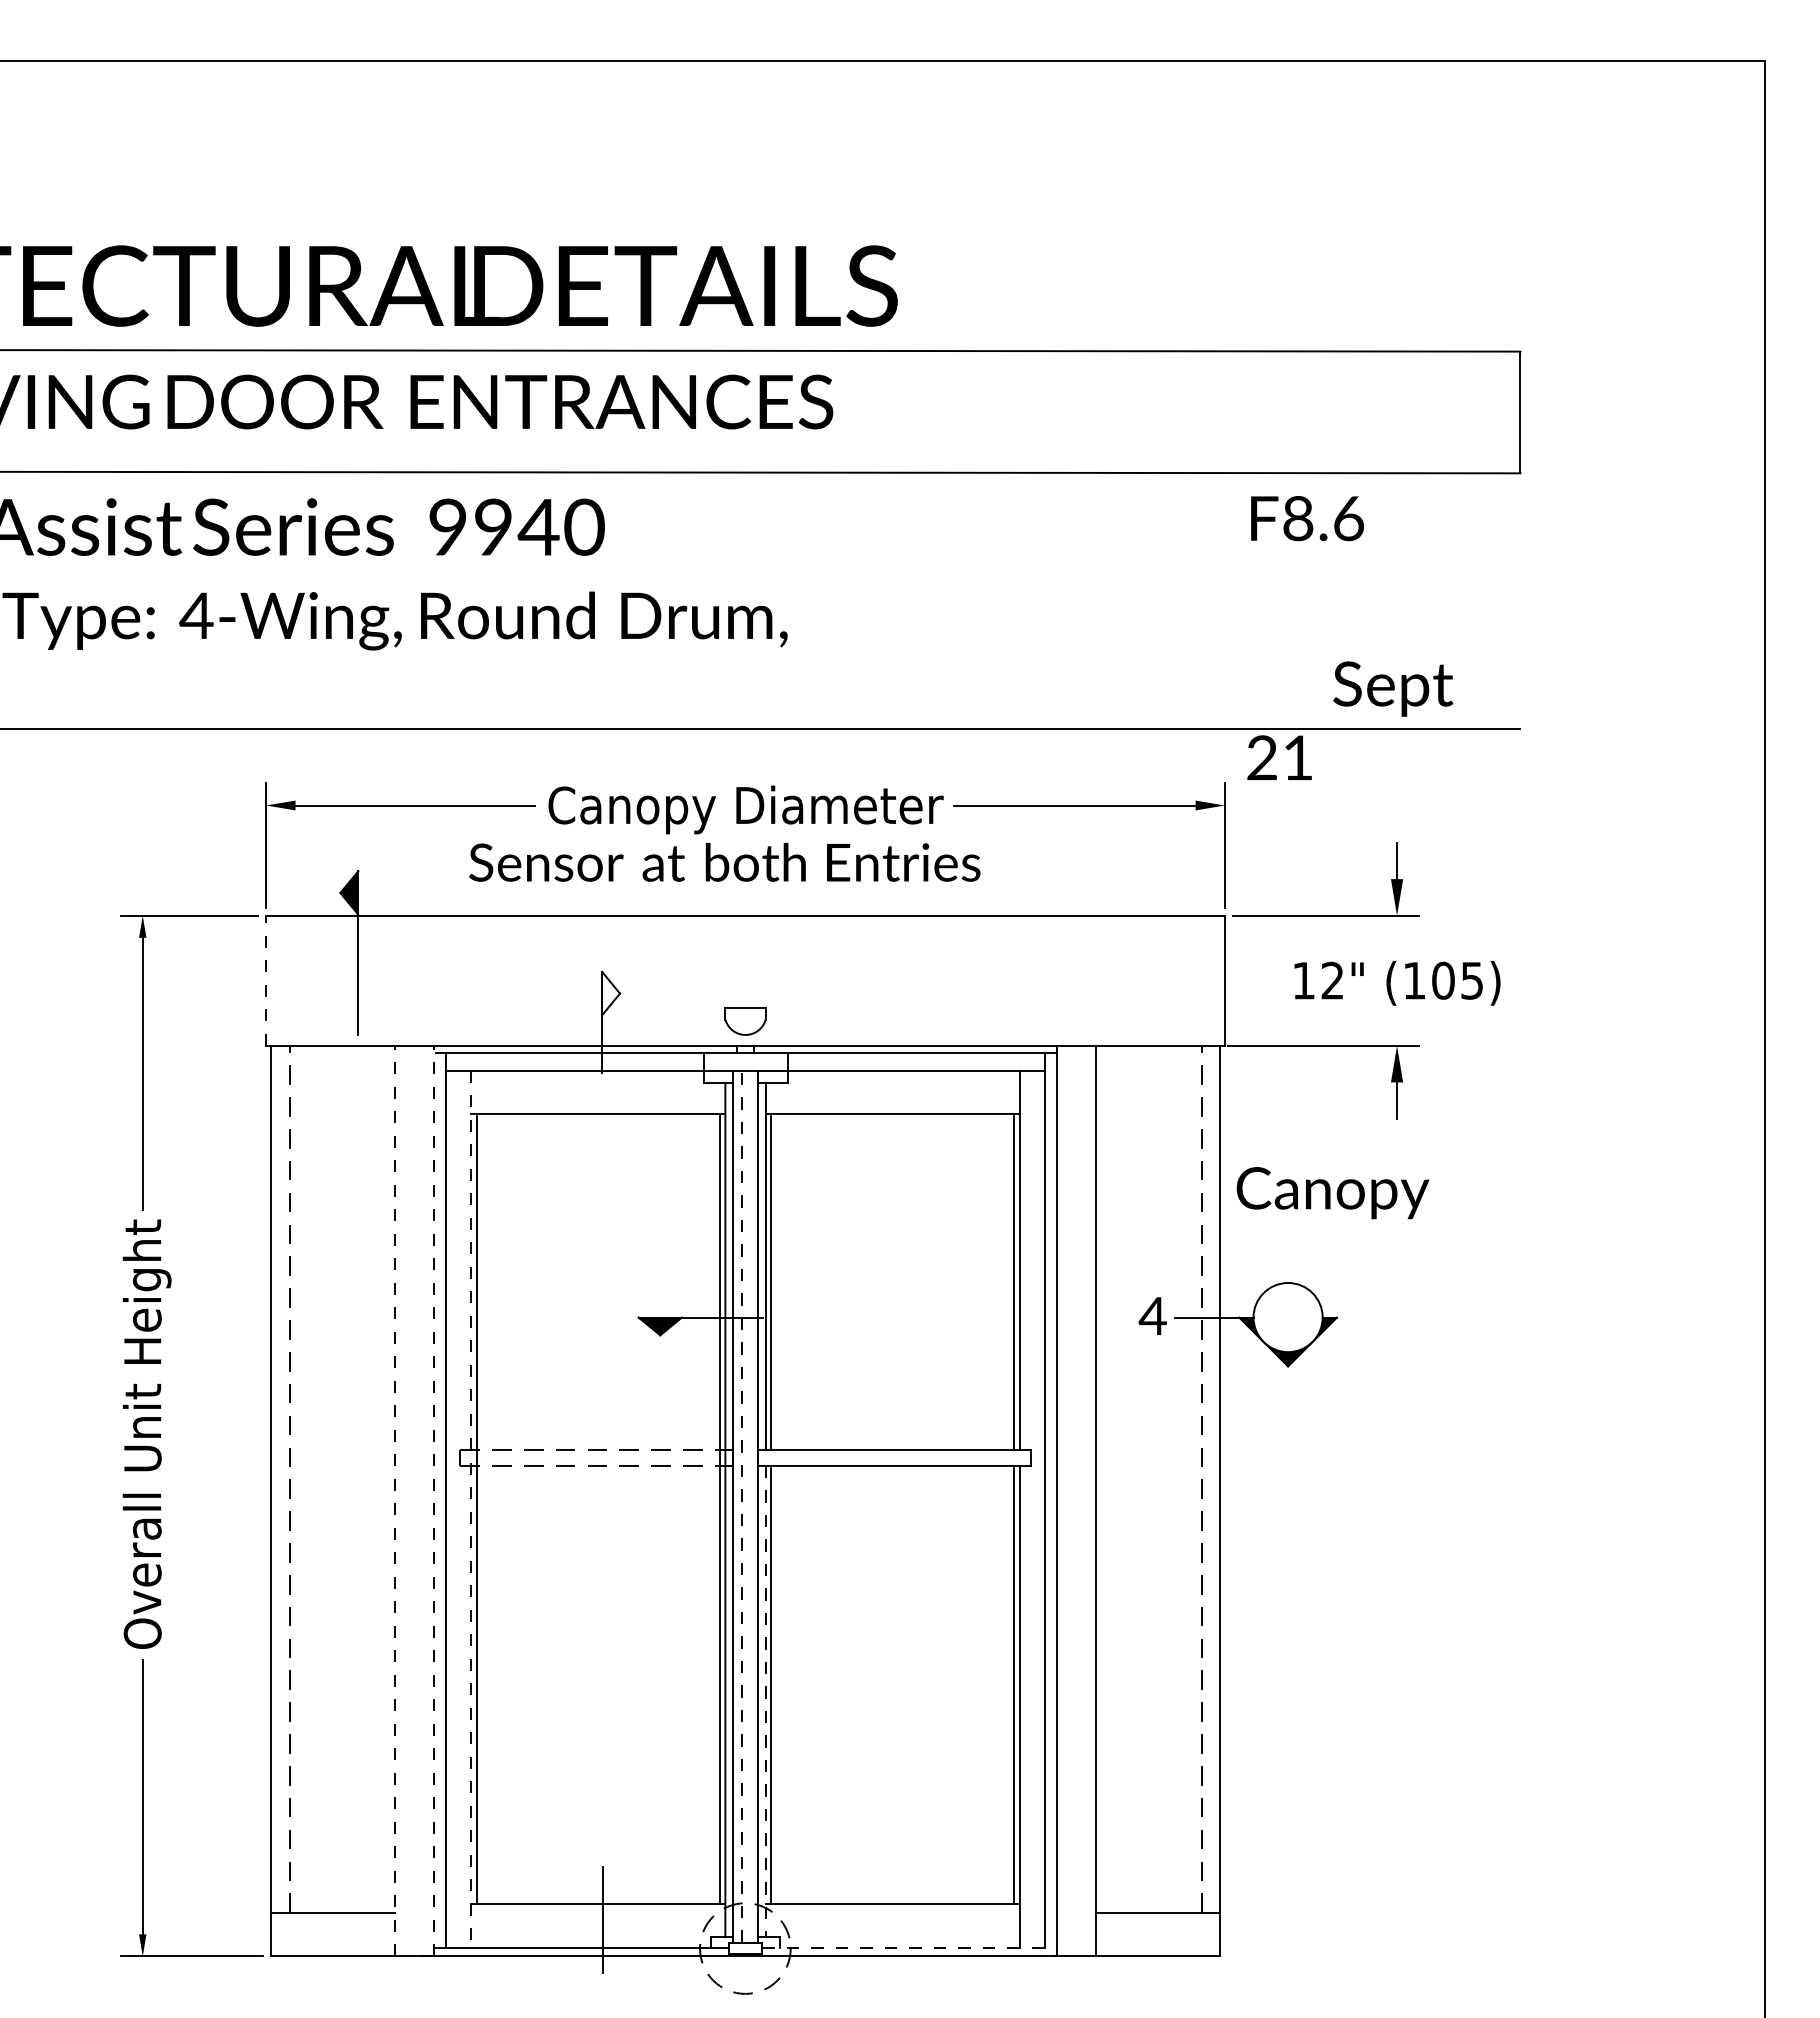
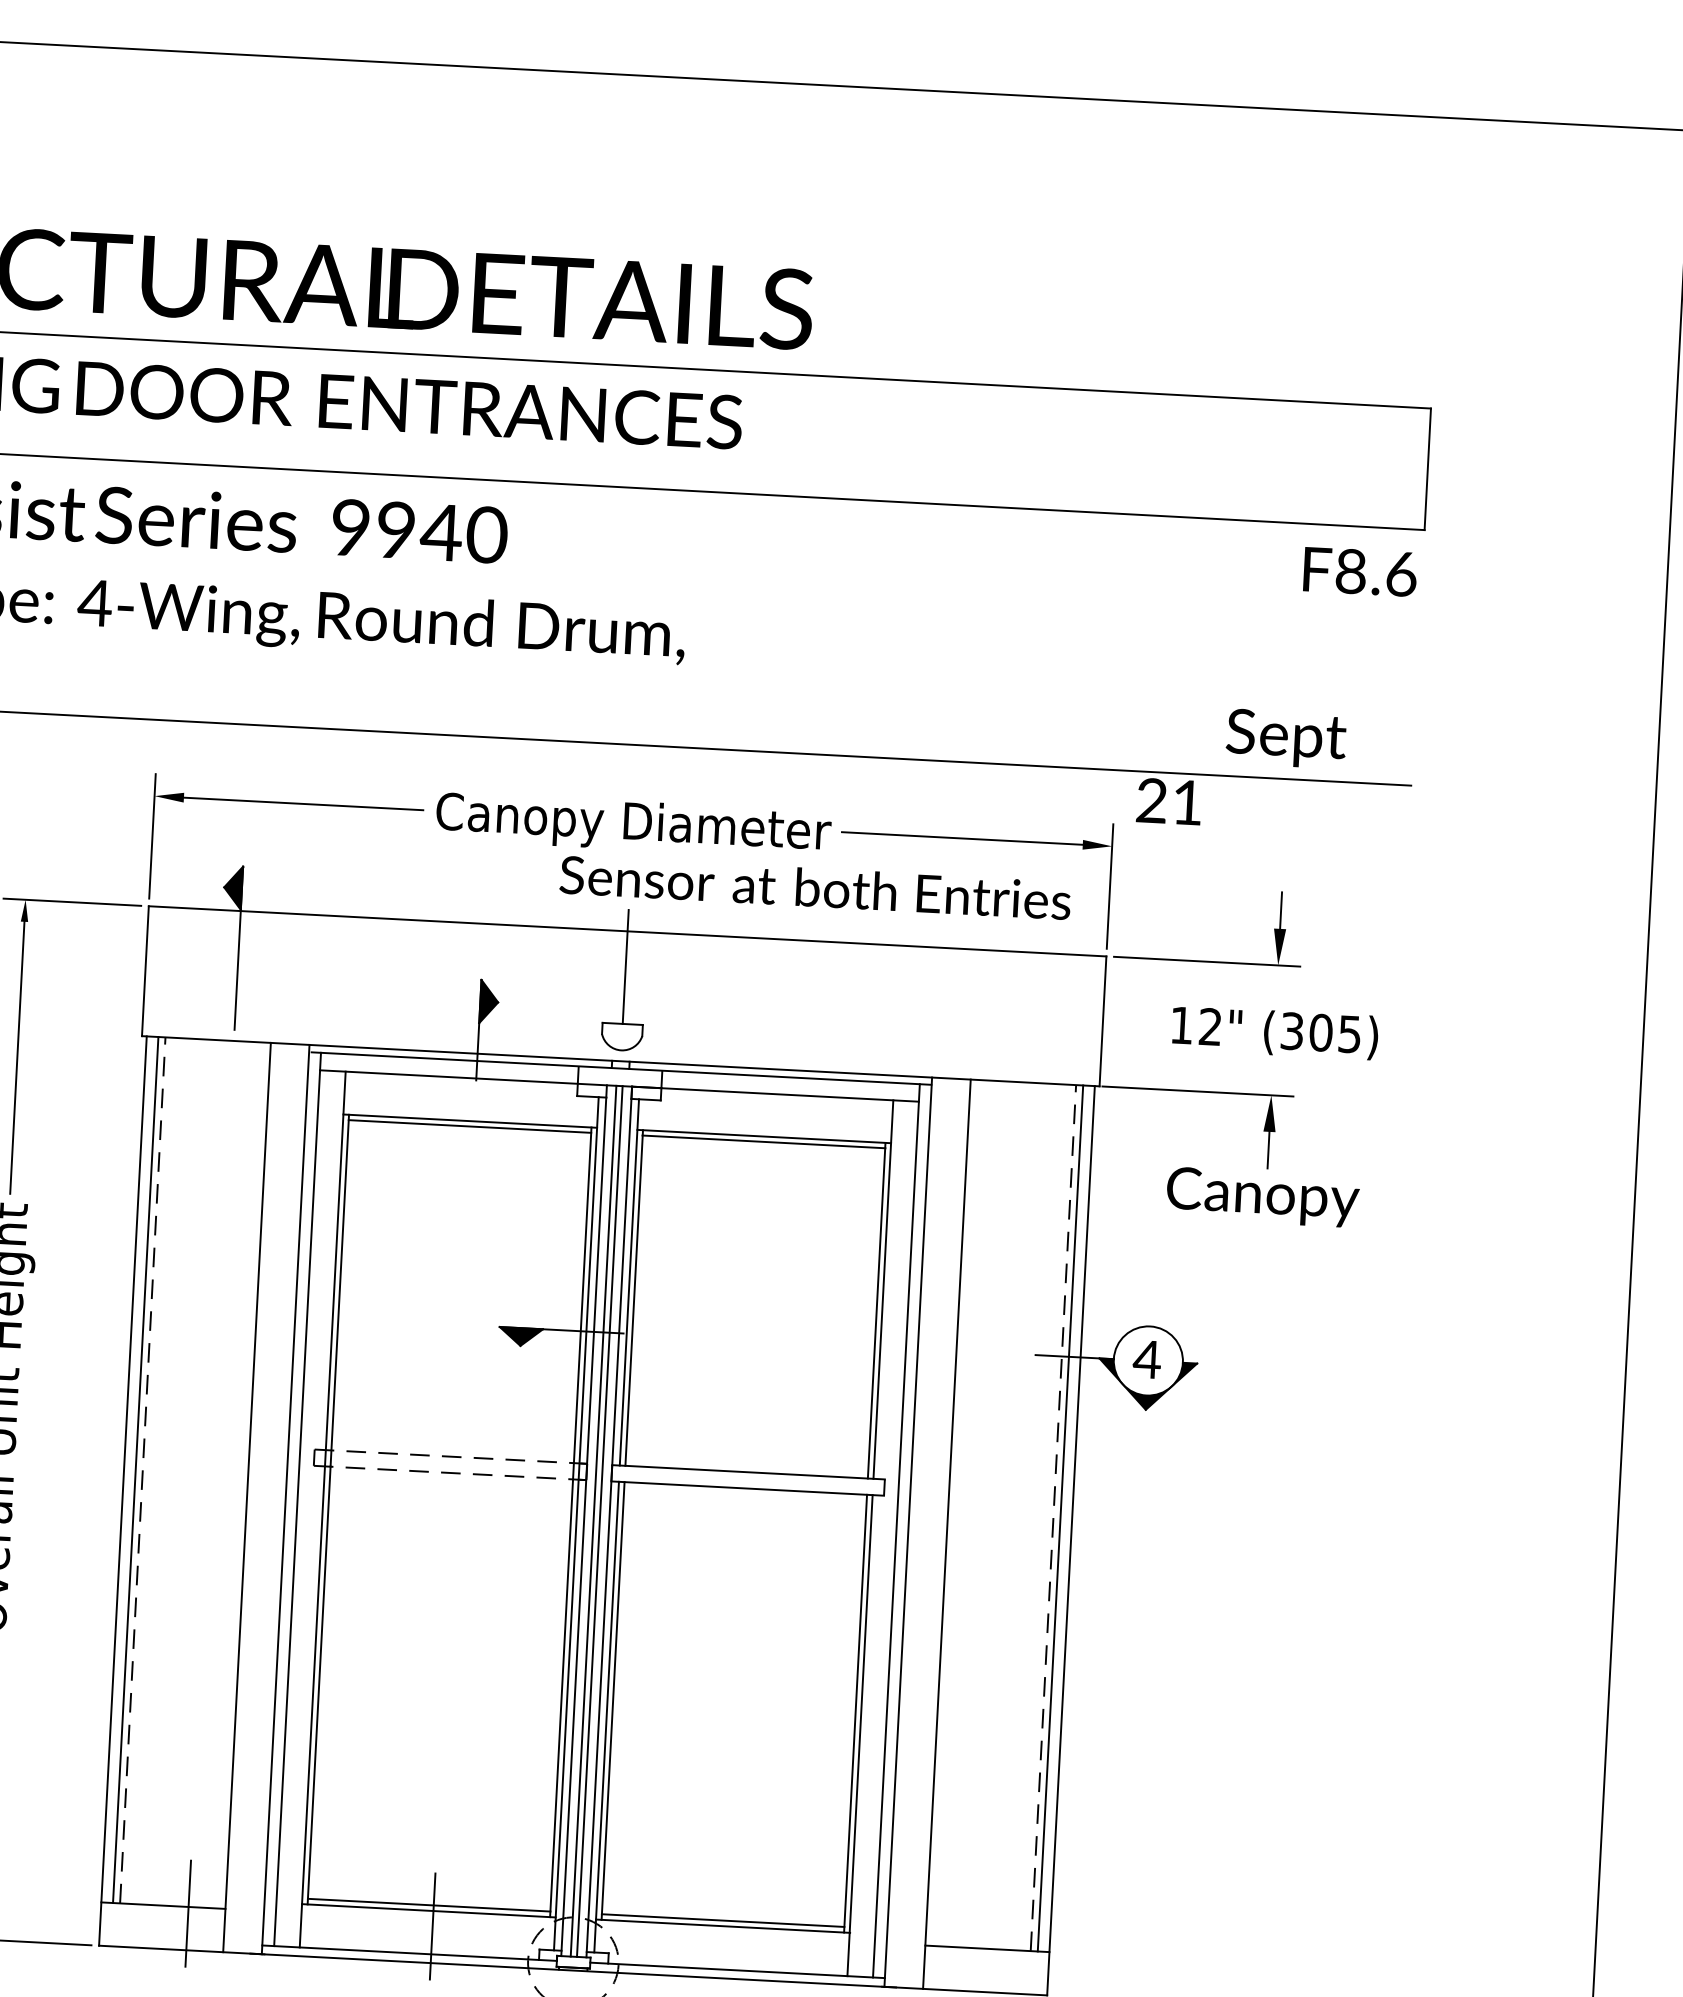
text: (1307, 518) -> (1360, 571), moved
text: (724, 861) -> (815, 886), moved
line: (745, 951) -> (625, 967), added
line: (266, 980) -> (145, 970), dashed -> solid
text: (1414, 980) -> (1292, 1031), (105) -> (305)
fill: (611, 993) -> (489, 1001), added
line: (597, 1118) -> (469, 1126), added
line: (892, 1118) -> (763, 1141), added
text: (1332, 1193) -> (1262, 1197), moved
text: (1152, 1315) -> (1146, 1358), moved
line: (282, 1479) -> (135, 1470), added
line: (1208, 1479) -> (1060, 1518), added
line: (395, 1500) -> (247, 1496), dashed -> solid
line: (433, 1500) -> (285, 1498), dashed -> solid
line: (742, 1506) -> (593, 1521), dashed -> solid
line: (748, 1506) -> (599, 1521), added
line: (471, 1509) -> (322, 1509), dashed -> solid
line: (765, 1701) -> (606, 1717), dashed -> solid
line: (597, 1898) -> (428, 1904), added
line: (892, 1898) -> (722, 1920), added
line: (358, 1919) -> (188, 1913), added
line: (910, 1947) -> (738, 1970), dashed -> solid

